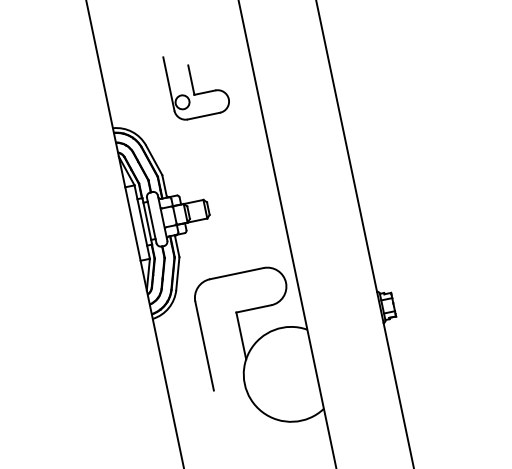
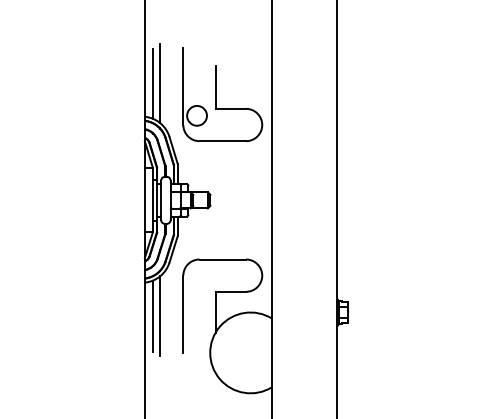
part: (196, 84) -> (222, 94), size x1.67
line: (122, 86) -> (160, 83), added
line: (113, 88) -> (152, 83), added
line: (178, 352) -> (160, 315), added
line: (169, 354) -> (152, 315), added

